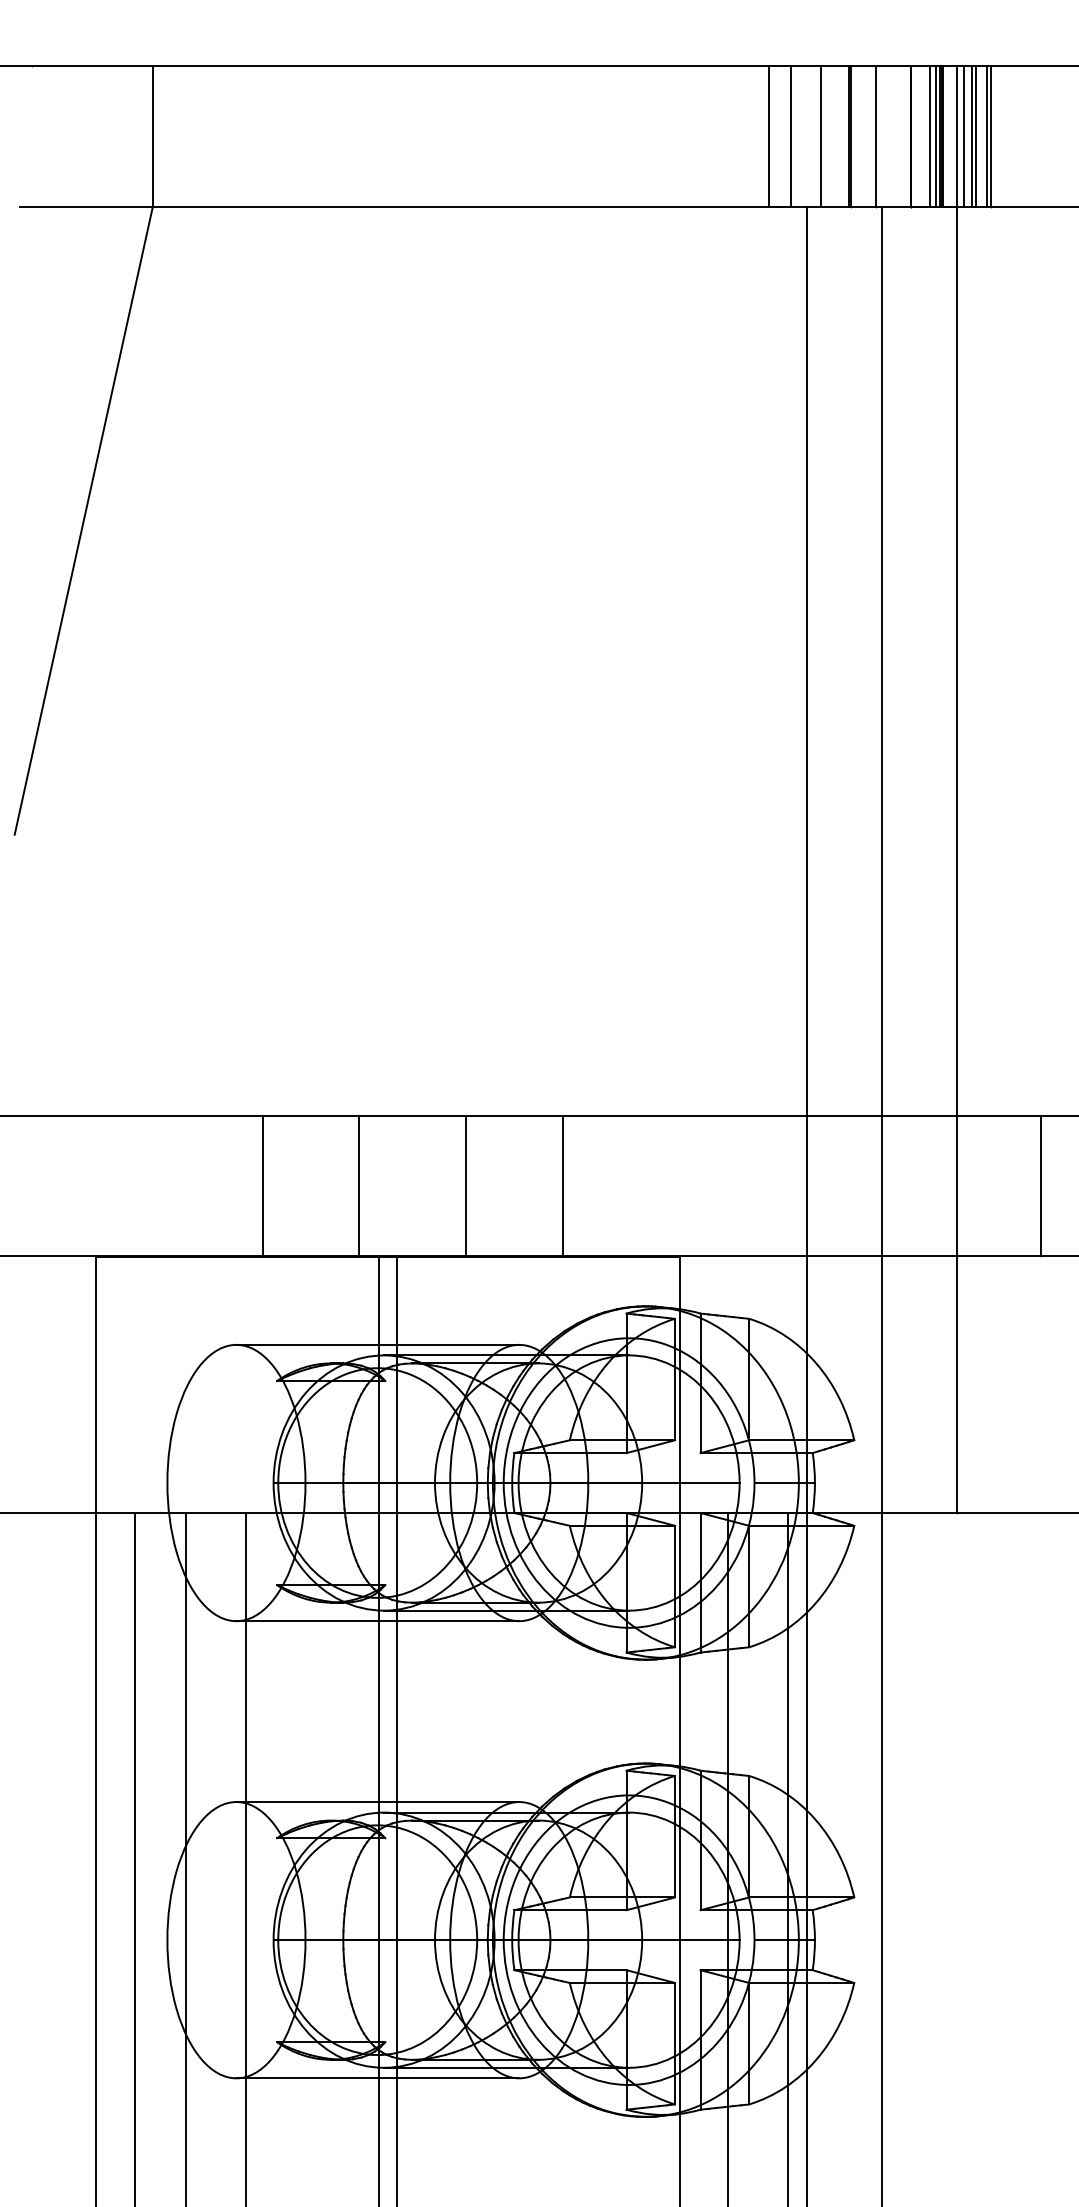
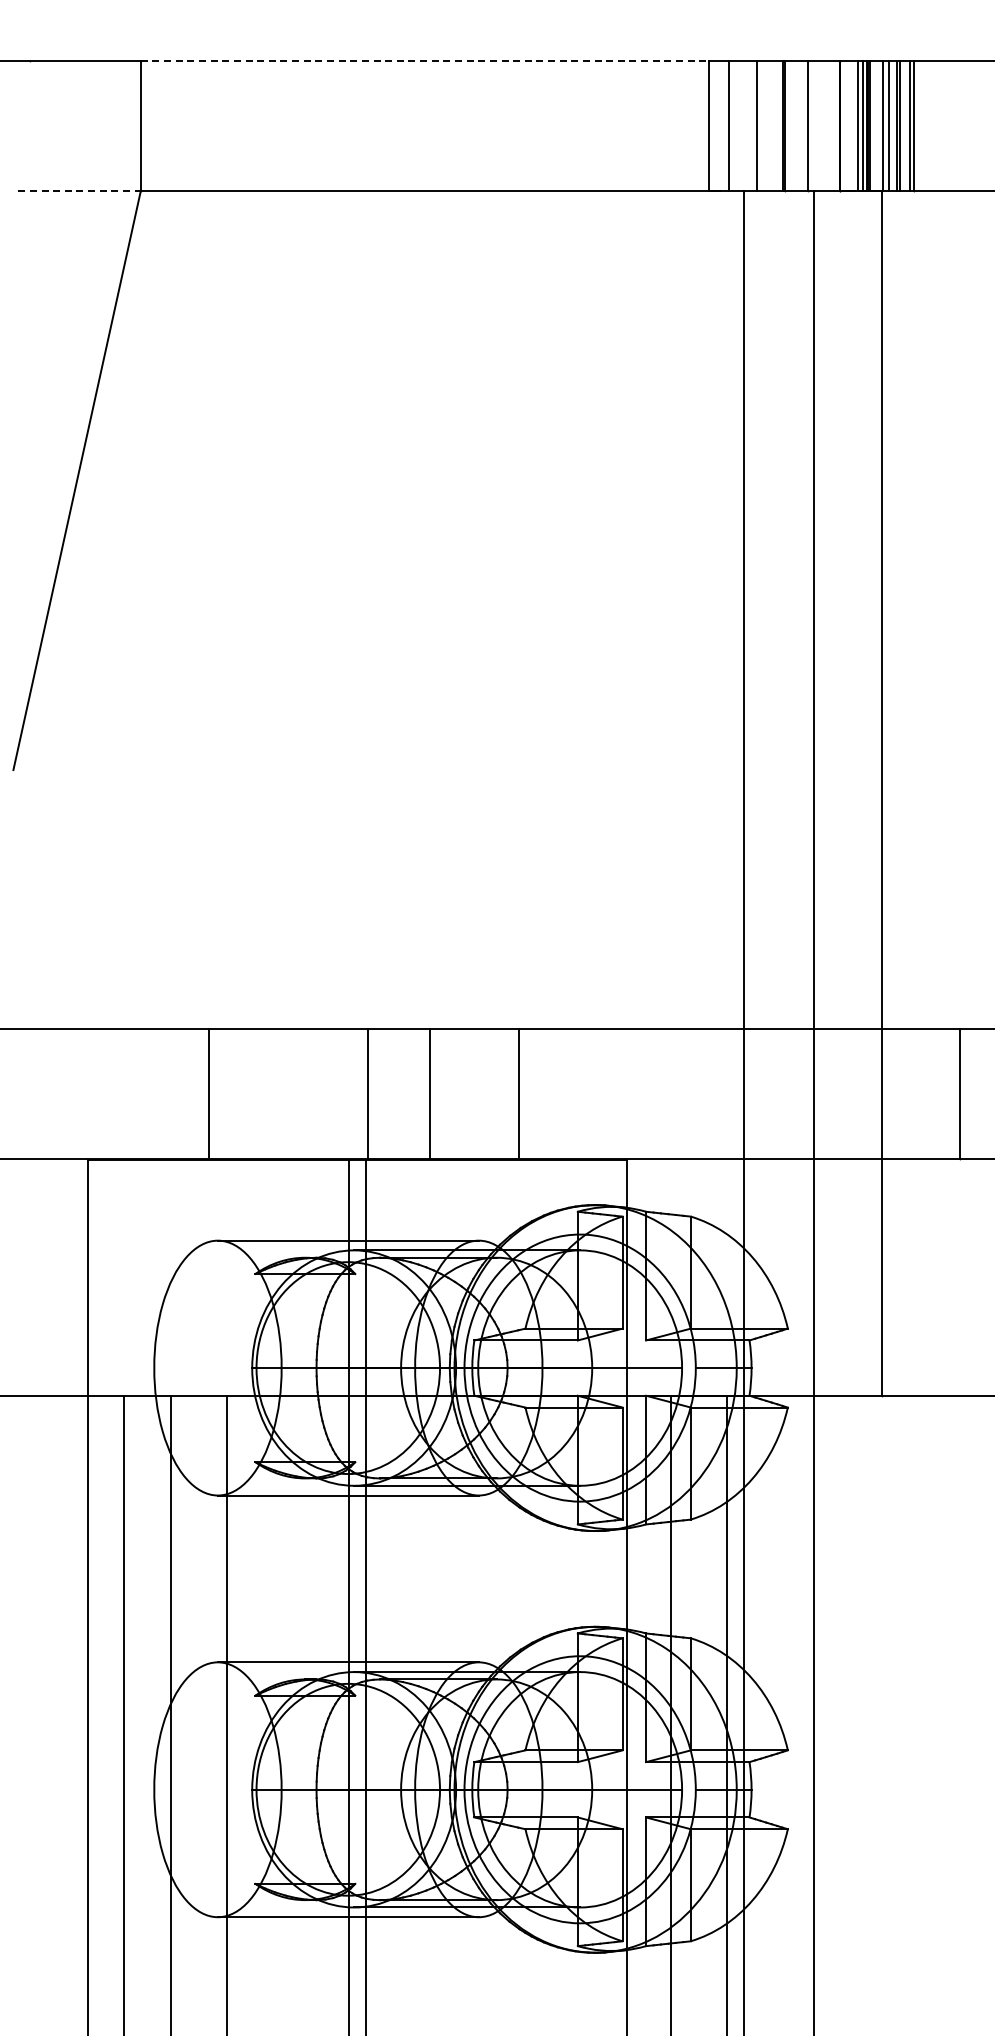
line: (461, 66) -> (425, 61), solid -> dashed
line: (87, 206) -> (80, 190), solid -> dashed
line: (263, 1186) -> (209, 1094), moved
line: (359, 1186) -> (368, 1094), moved

